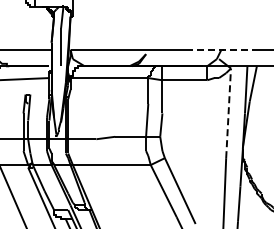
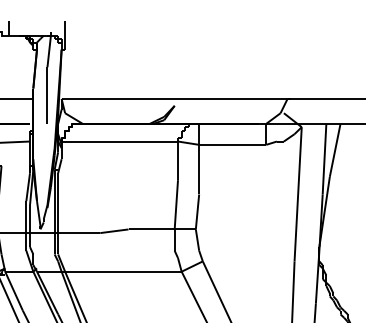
line: (220, 49) -> (286, 98), dashed -> solid
line: (228, 113) -> (298, 194), dashed -> solid

